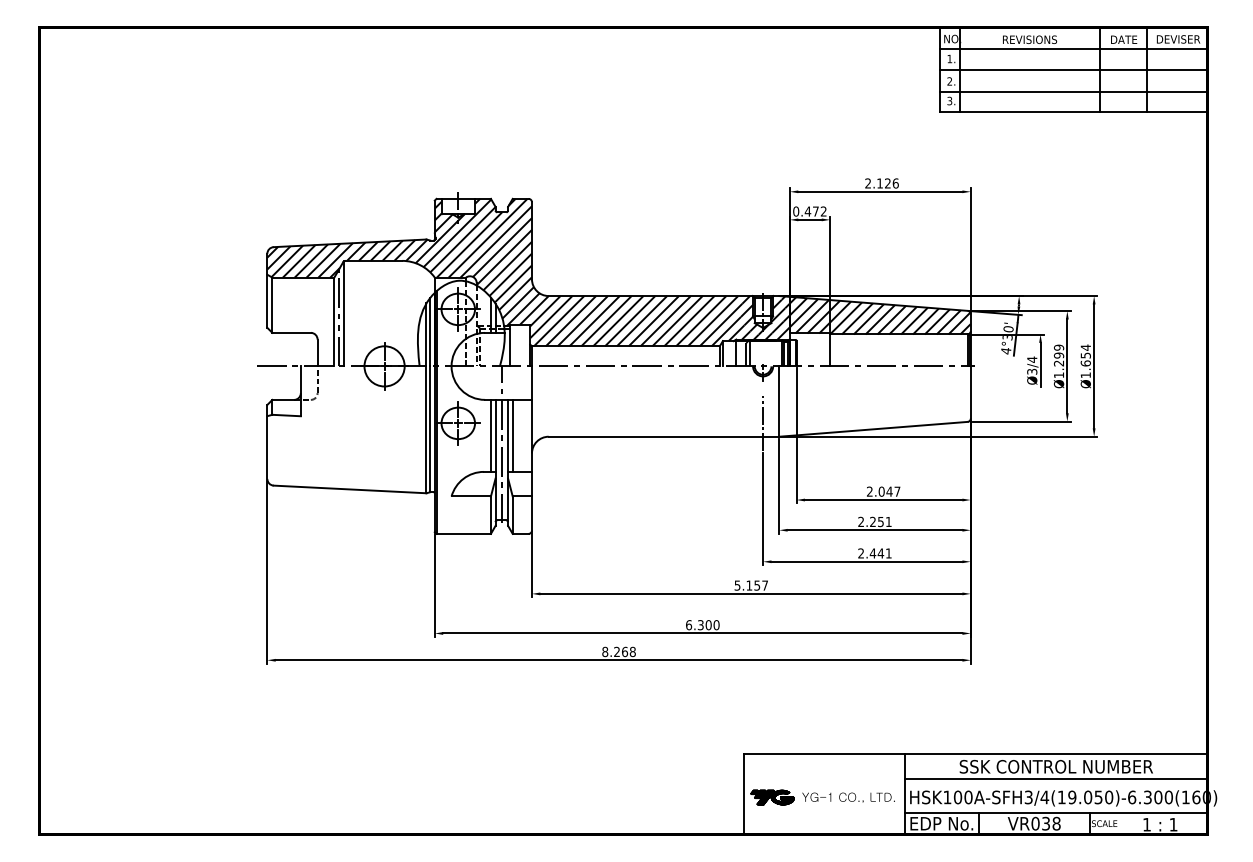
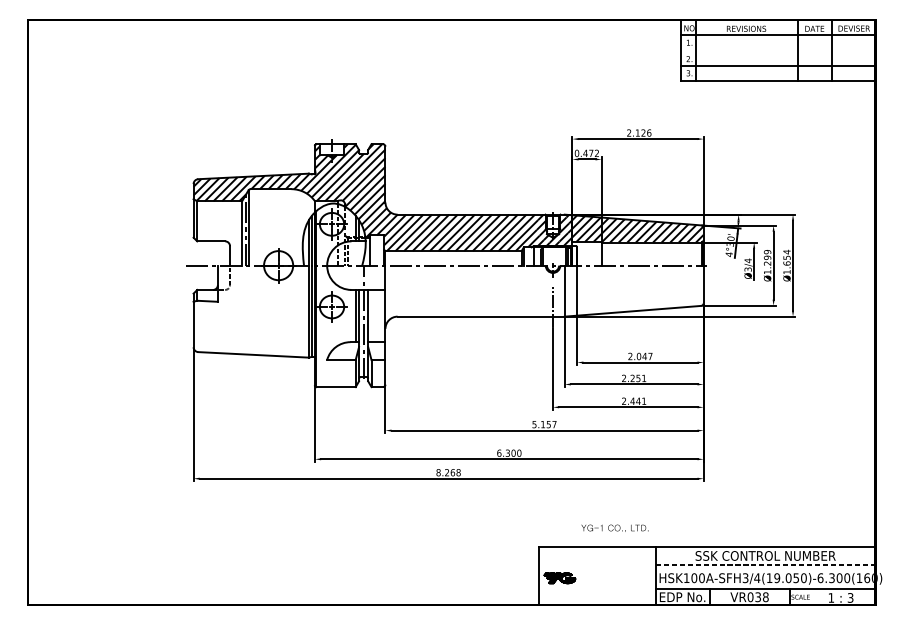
line: (1073, 70) -> (778, 51), removed
line: (512, 435) -> (371, 315), removed
line: (1056, 779) -> (765, 565), solid -> dashed
text: (848, 797) -> (614, 528), moved
text: (1173, 824) -> (850, 597), 1 -> 3

